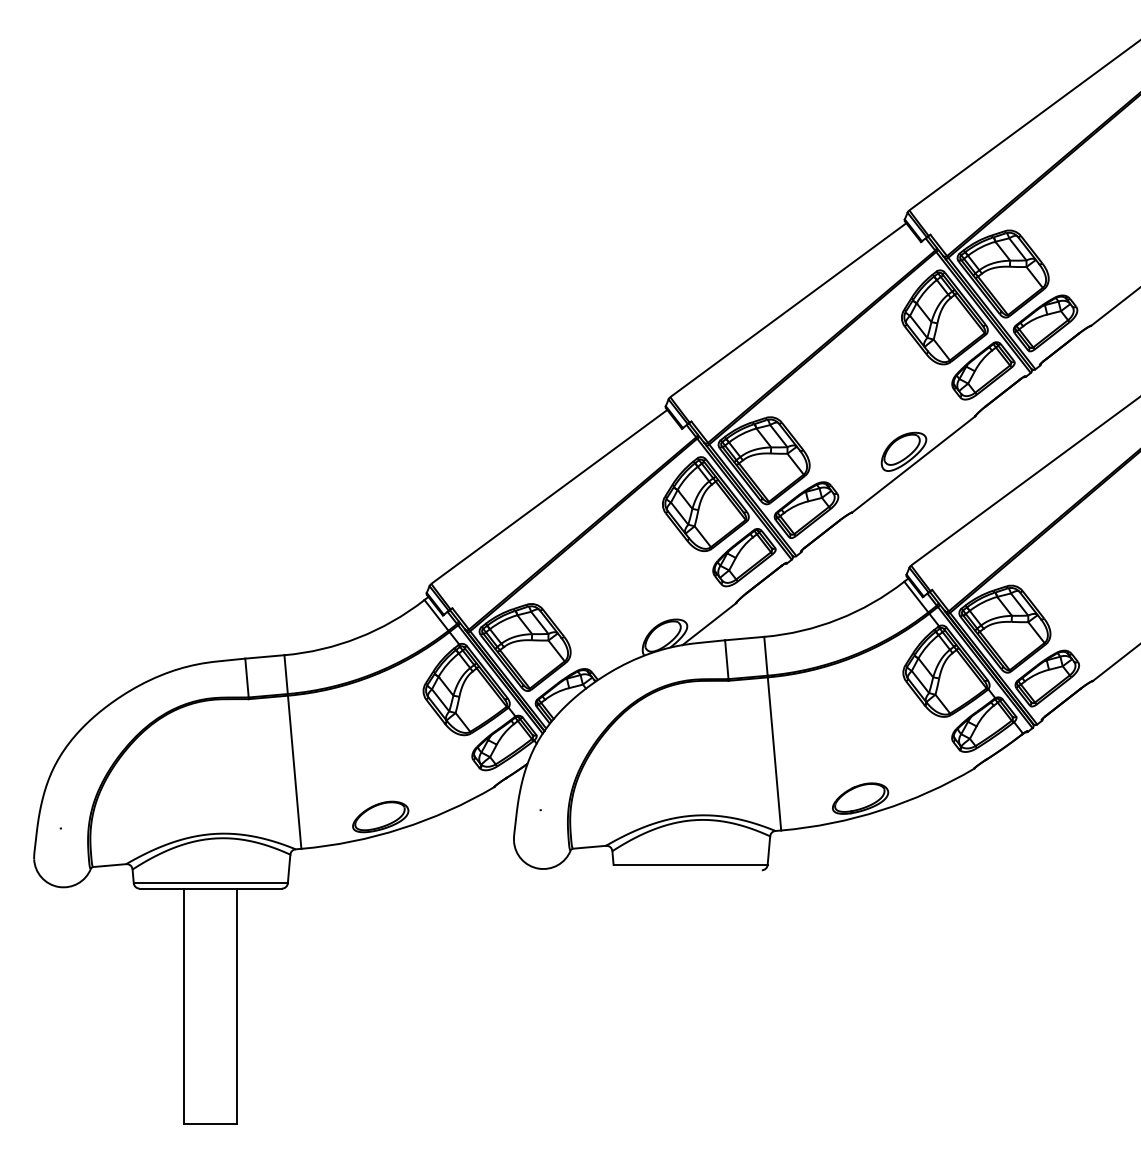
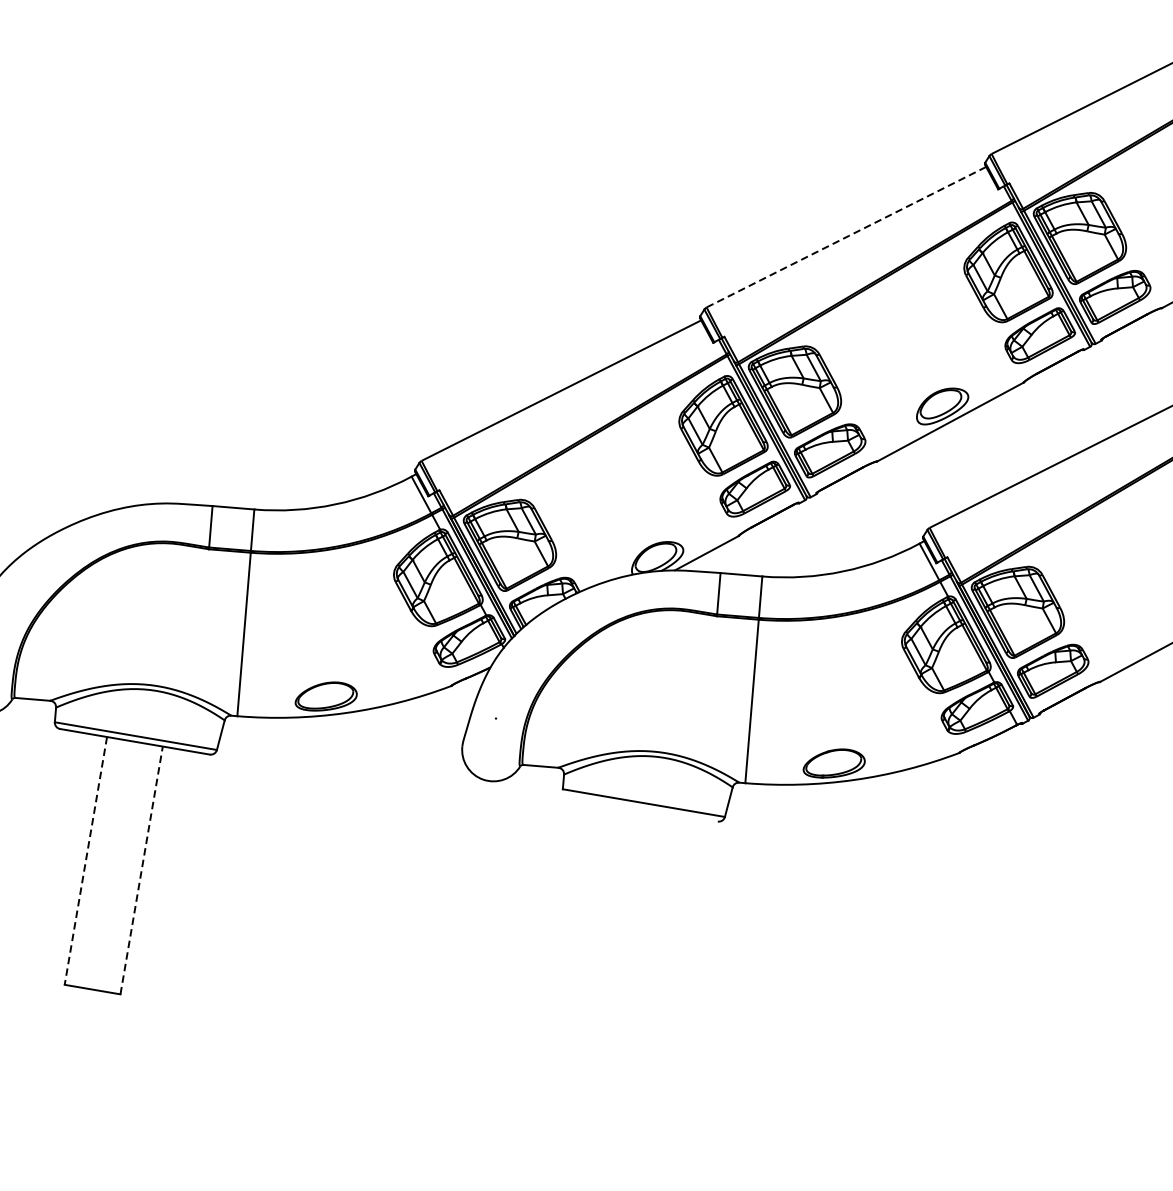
line: (788, 310) -> (846, 237), solid -> dashed
line: (184, 1006) -> (86, 861), solid -> dashed
line: (237, 1006) -> (141, 870), solid -> dashed

